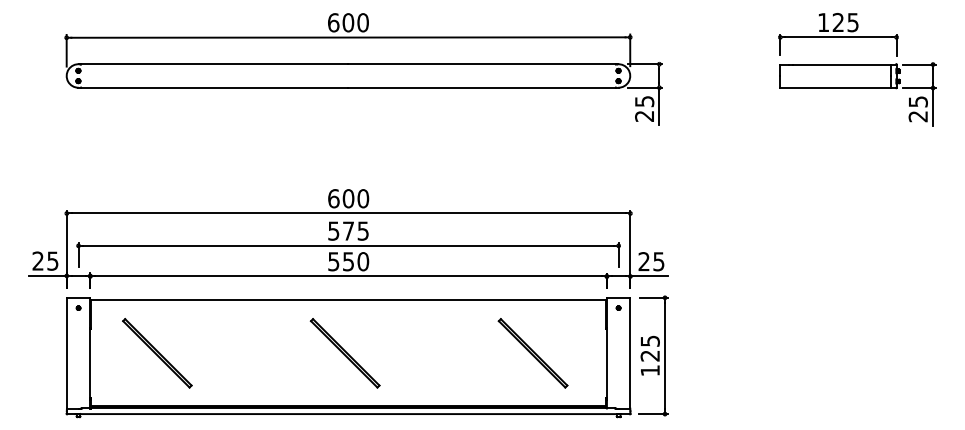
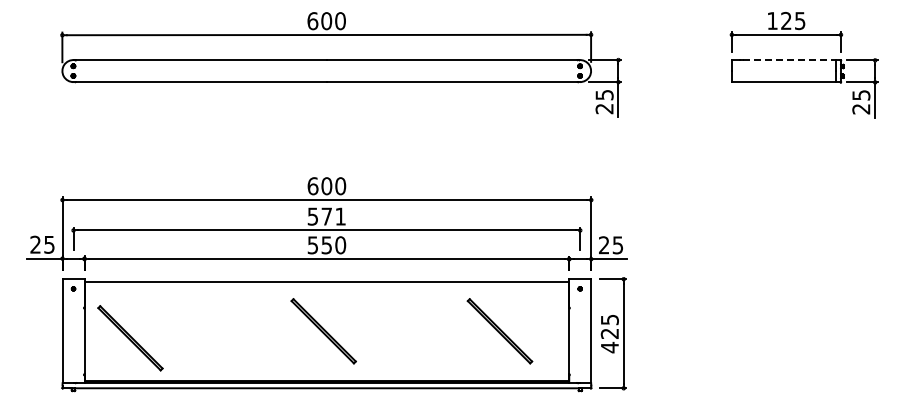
line: (842, 64) -> (790, 60), solid -> dashed
text: (363, 230) -> (340, 216), 575 -> 571
part: (157, 353) -> (130, 338), moved
text: (649, 370) -> (609, 347), 125 -> 425

